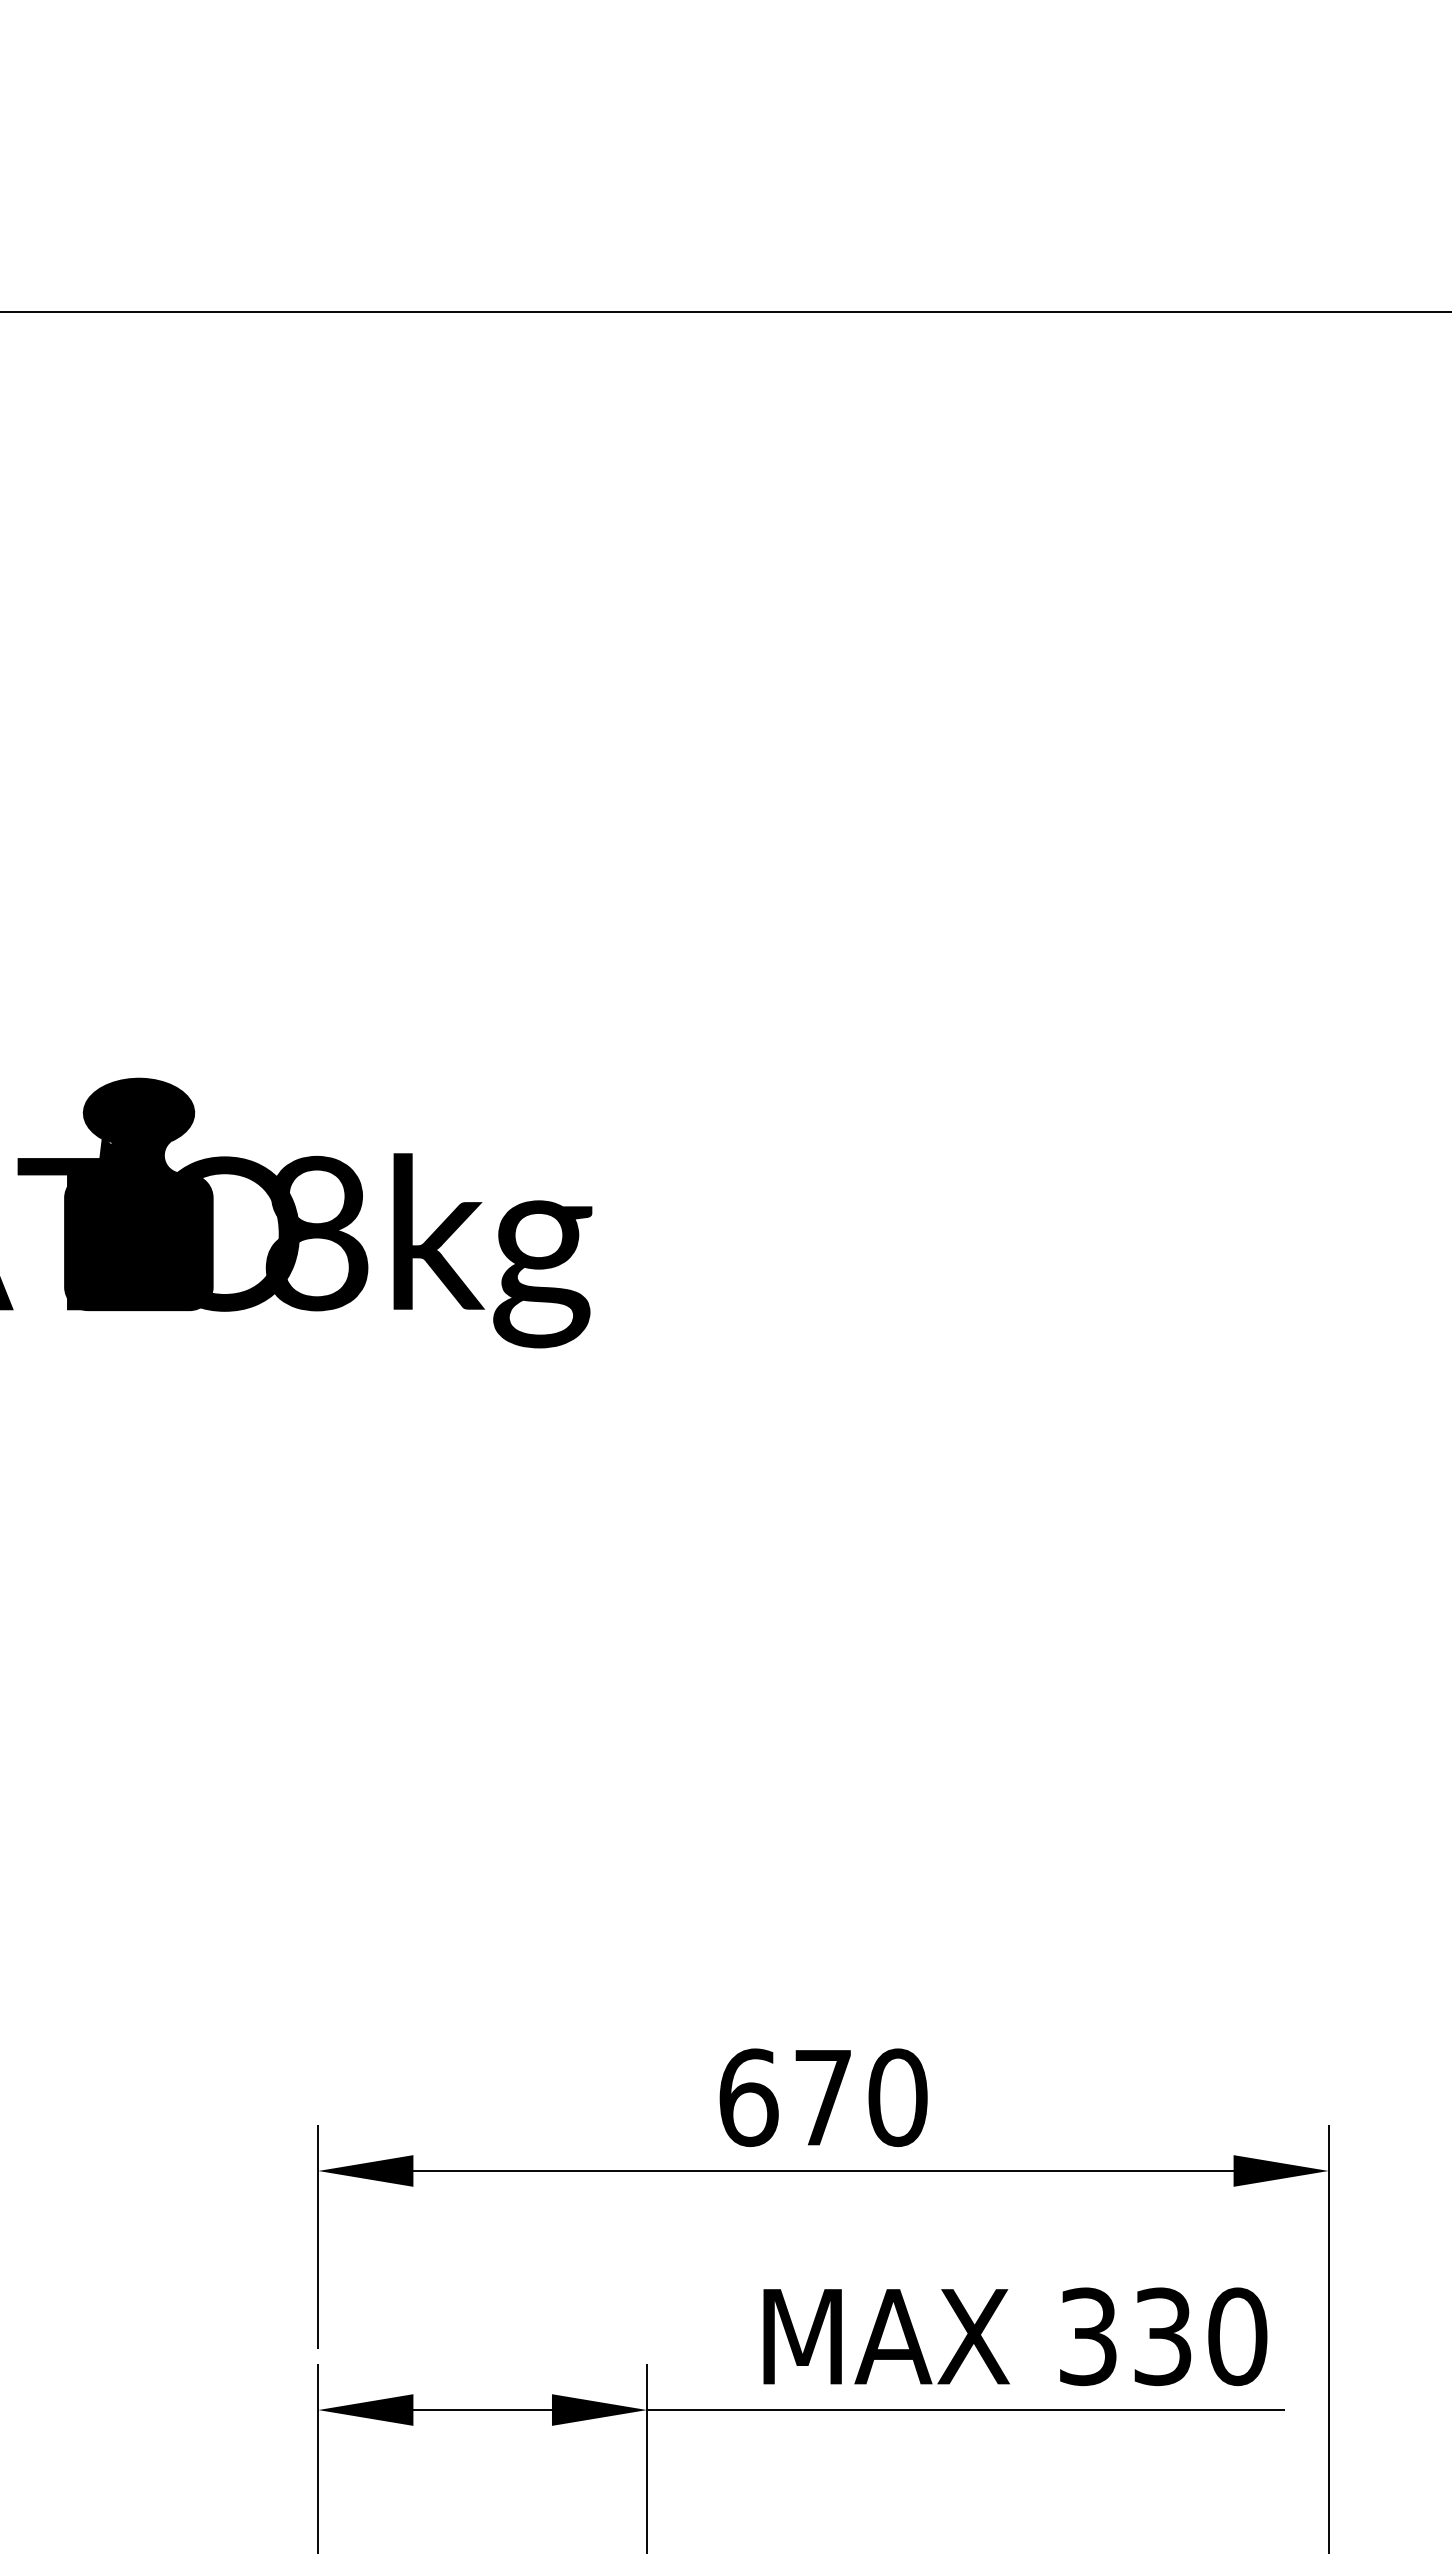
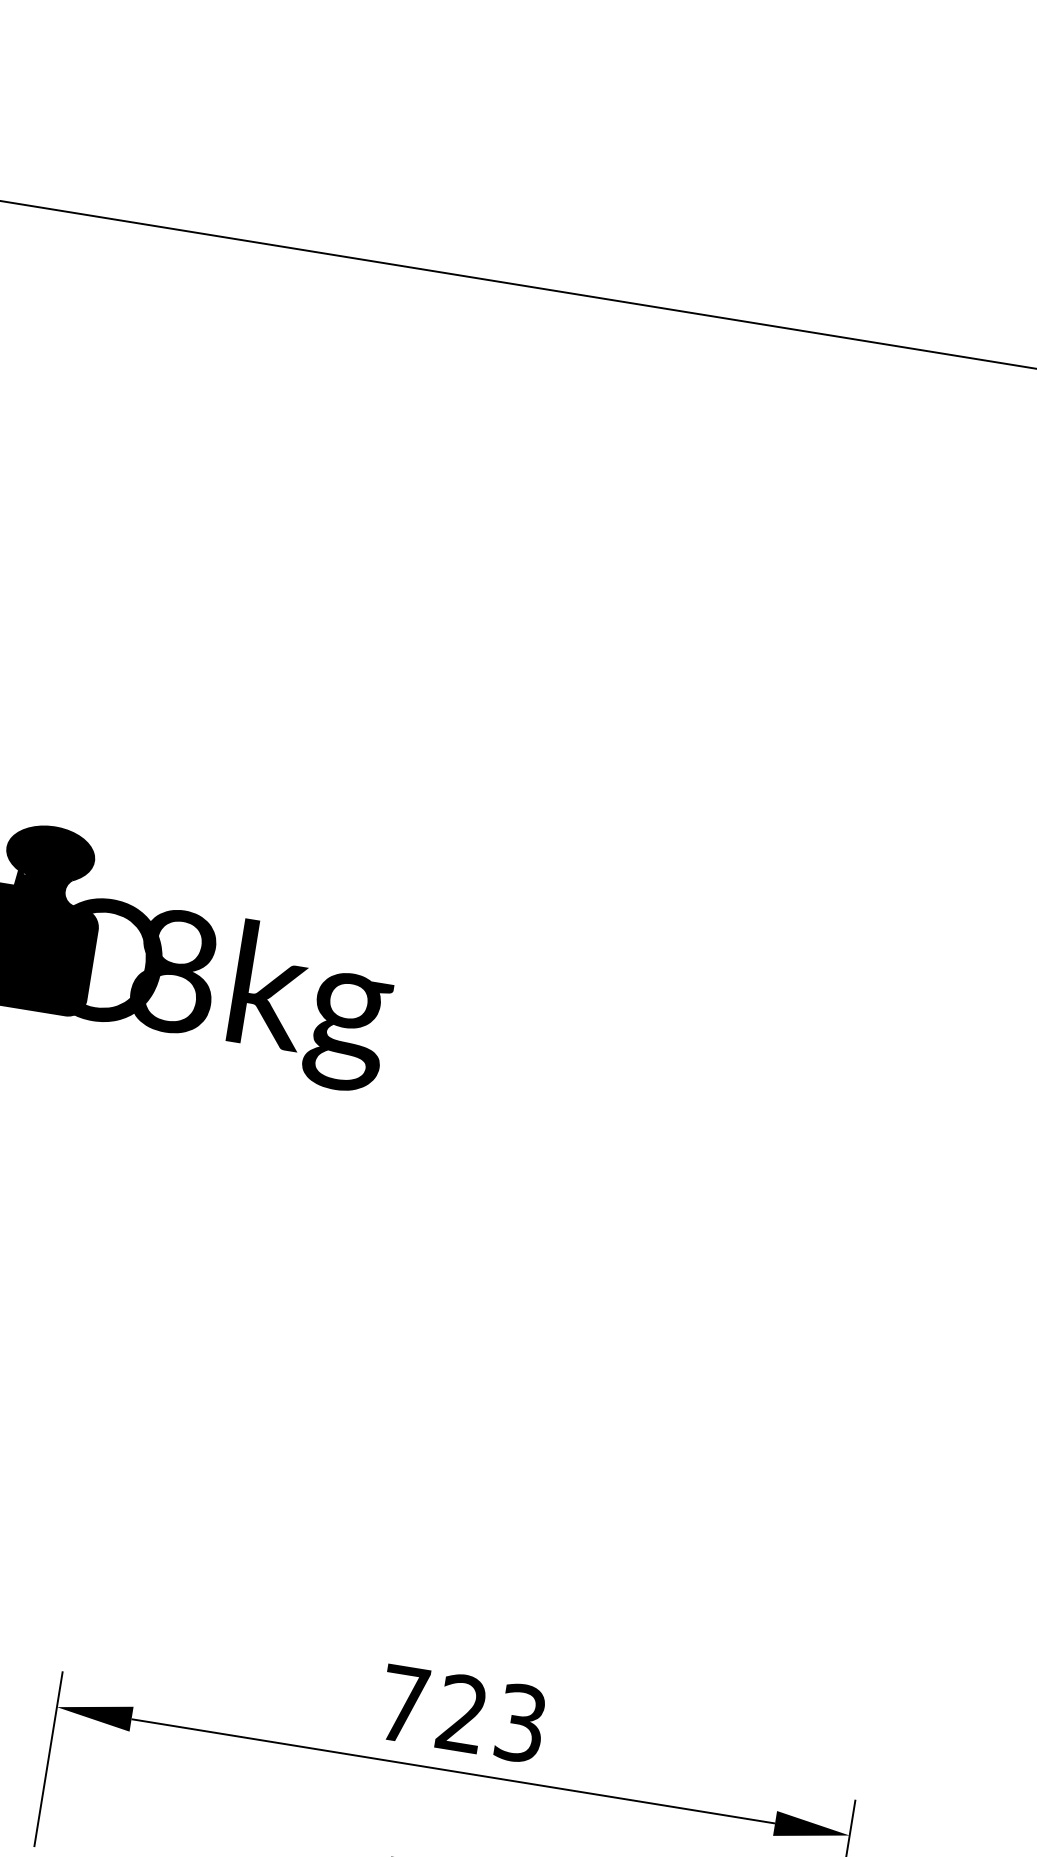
text: (823, 2097) -> (462, 1713), 670 -> 723

